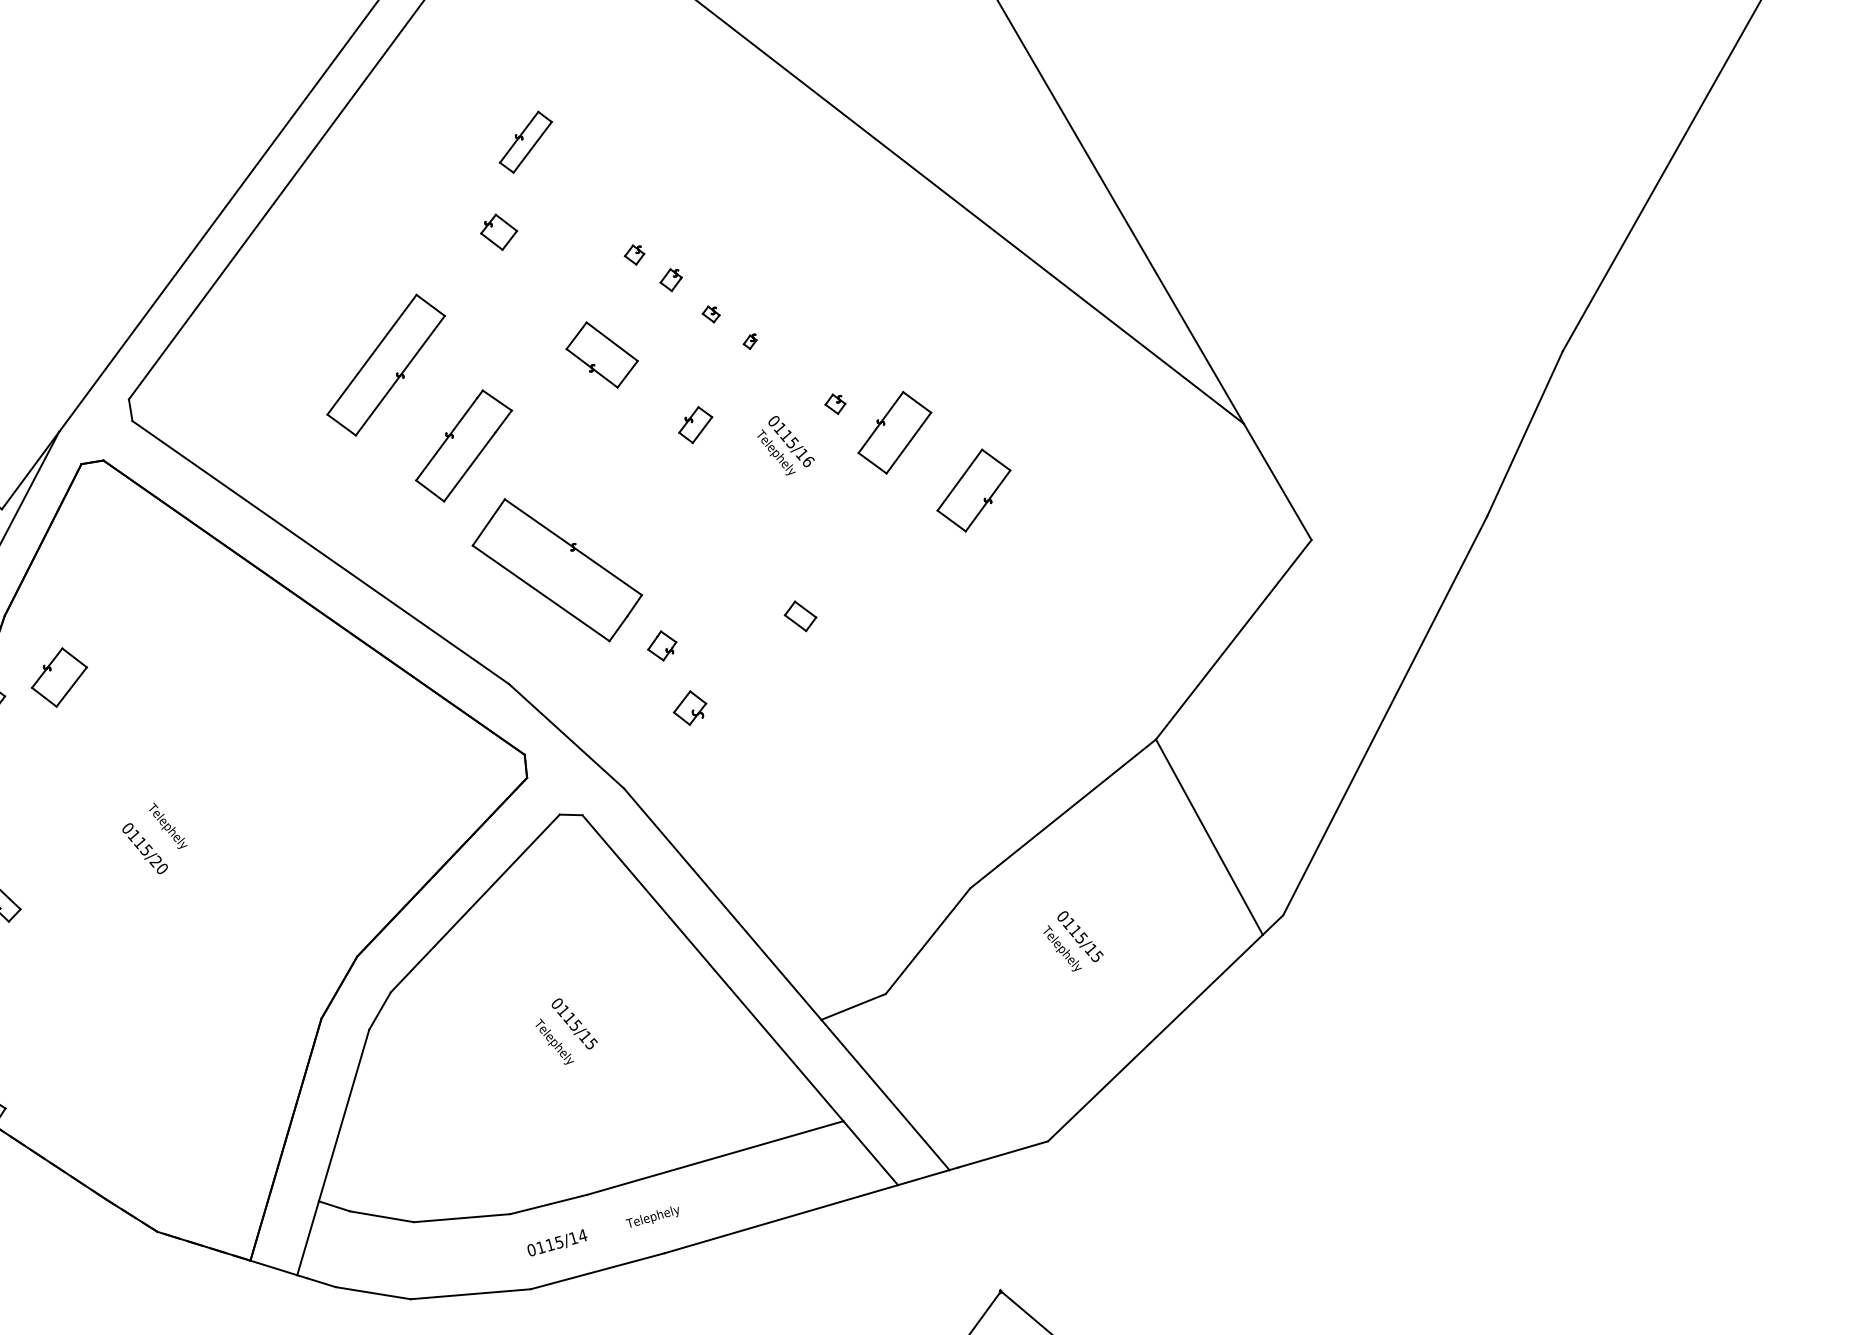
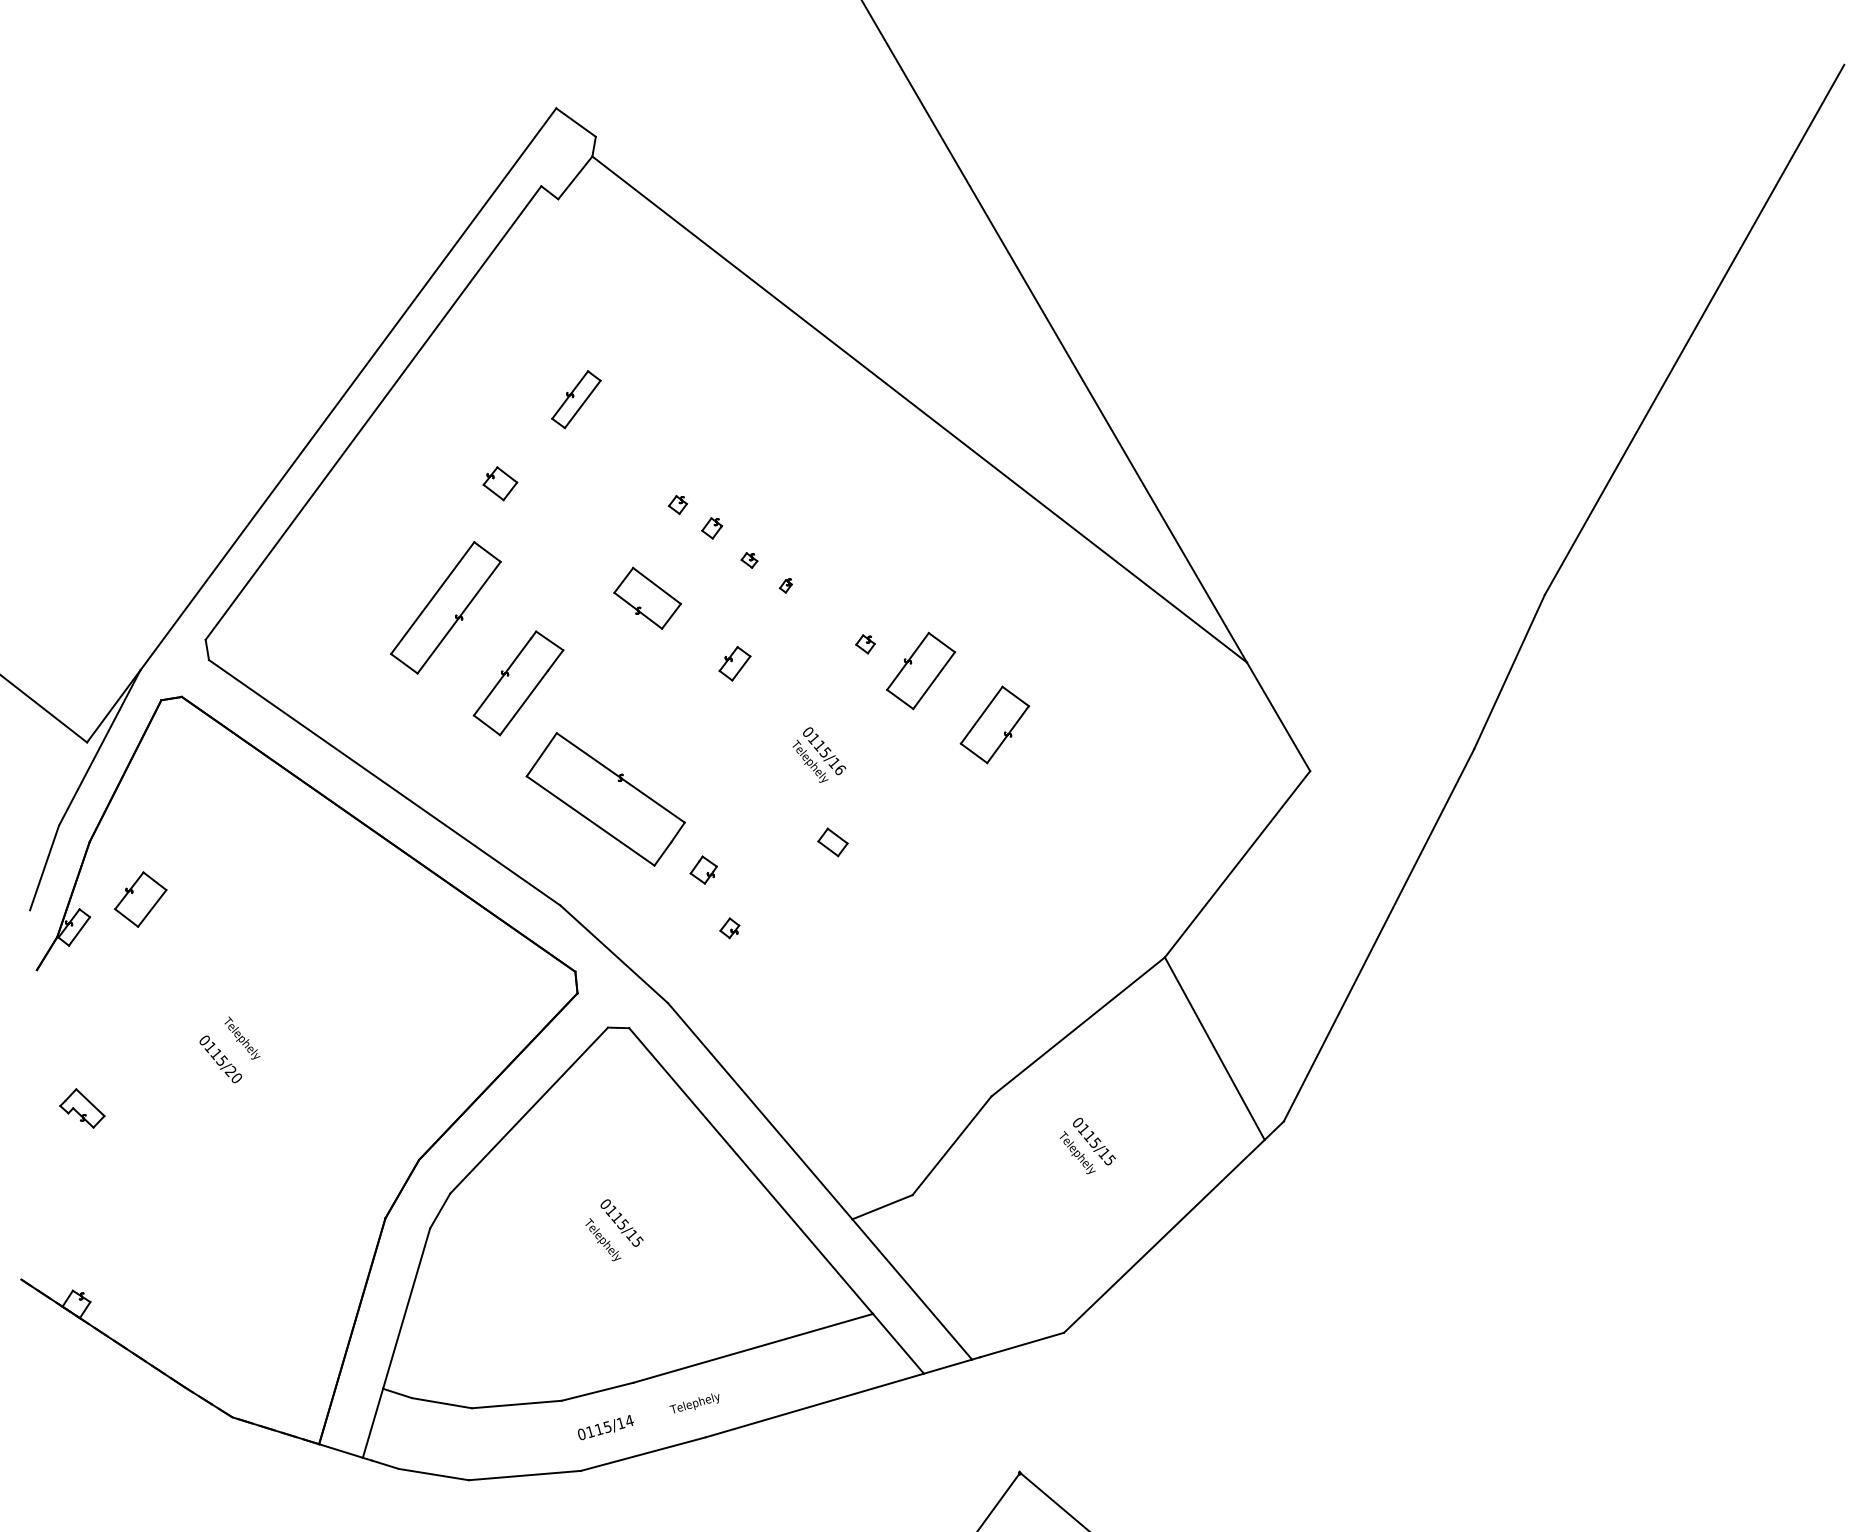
part: (499, 232) -> (500, 483), moved
text: (786, 445) -> (819, 754), moved
part: (689, 708) -> (729, 928), size x0.62

